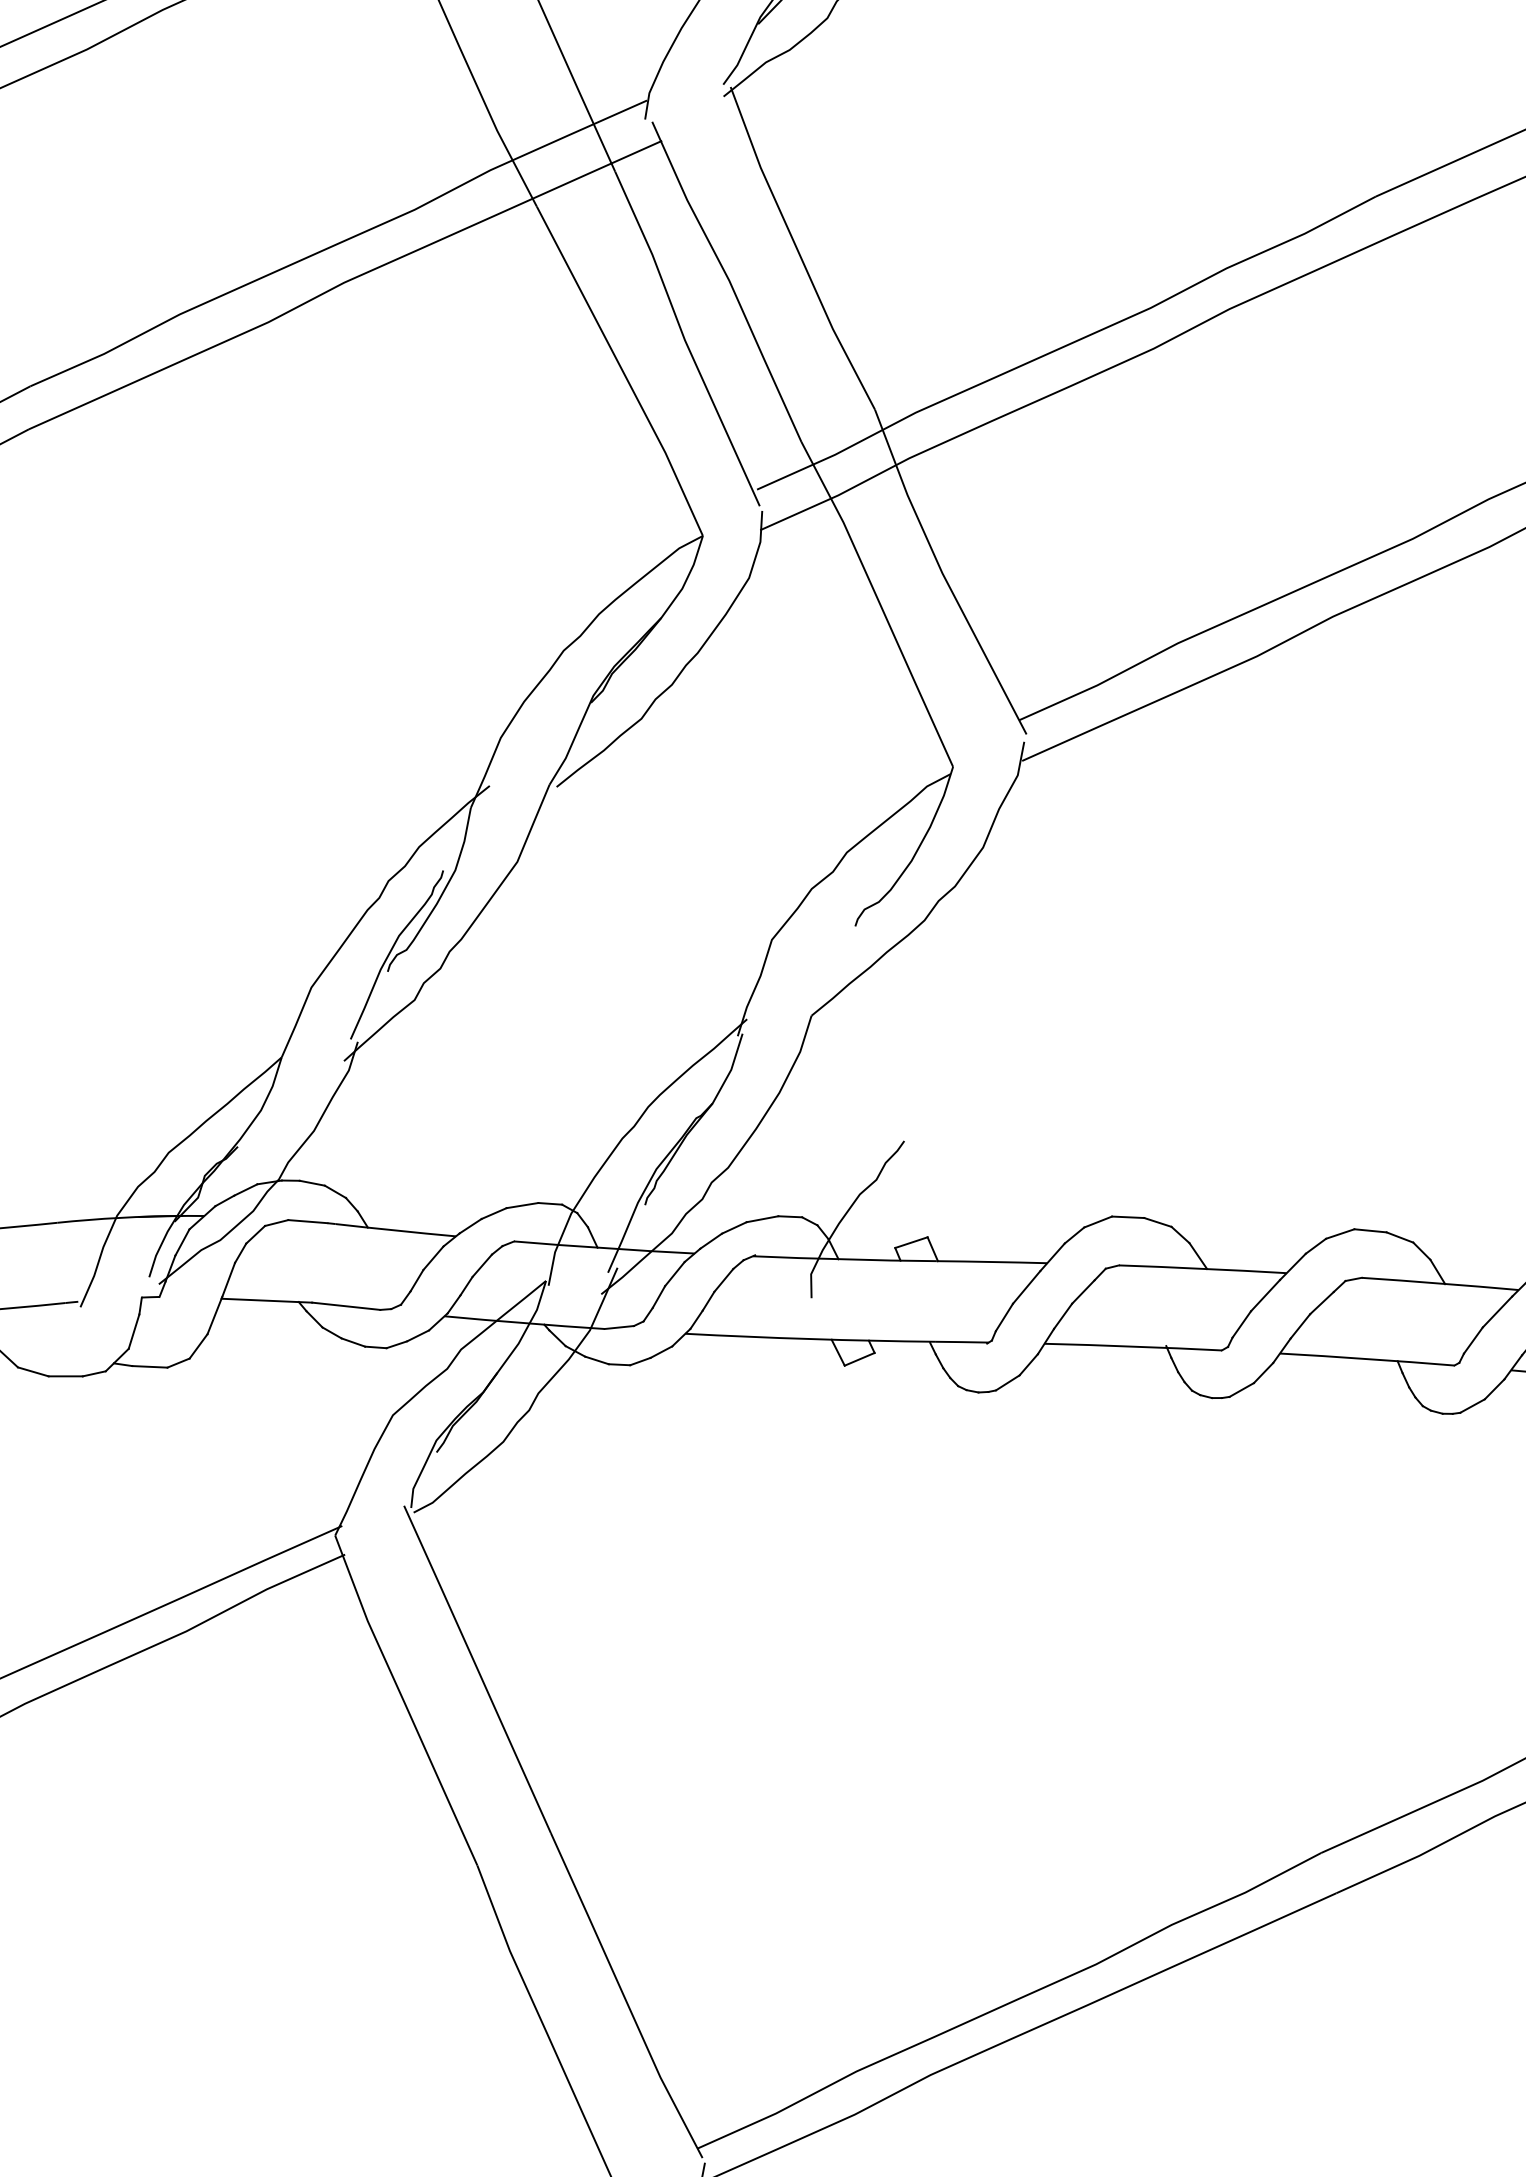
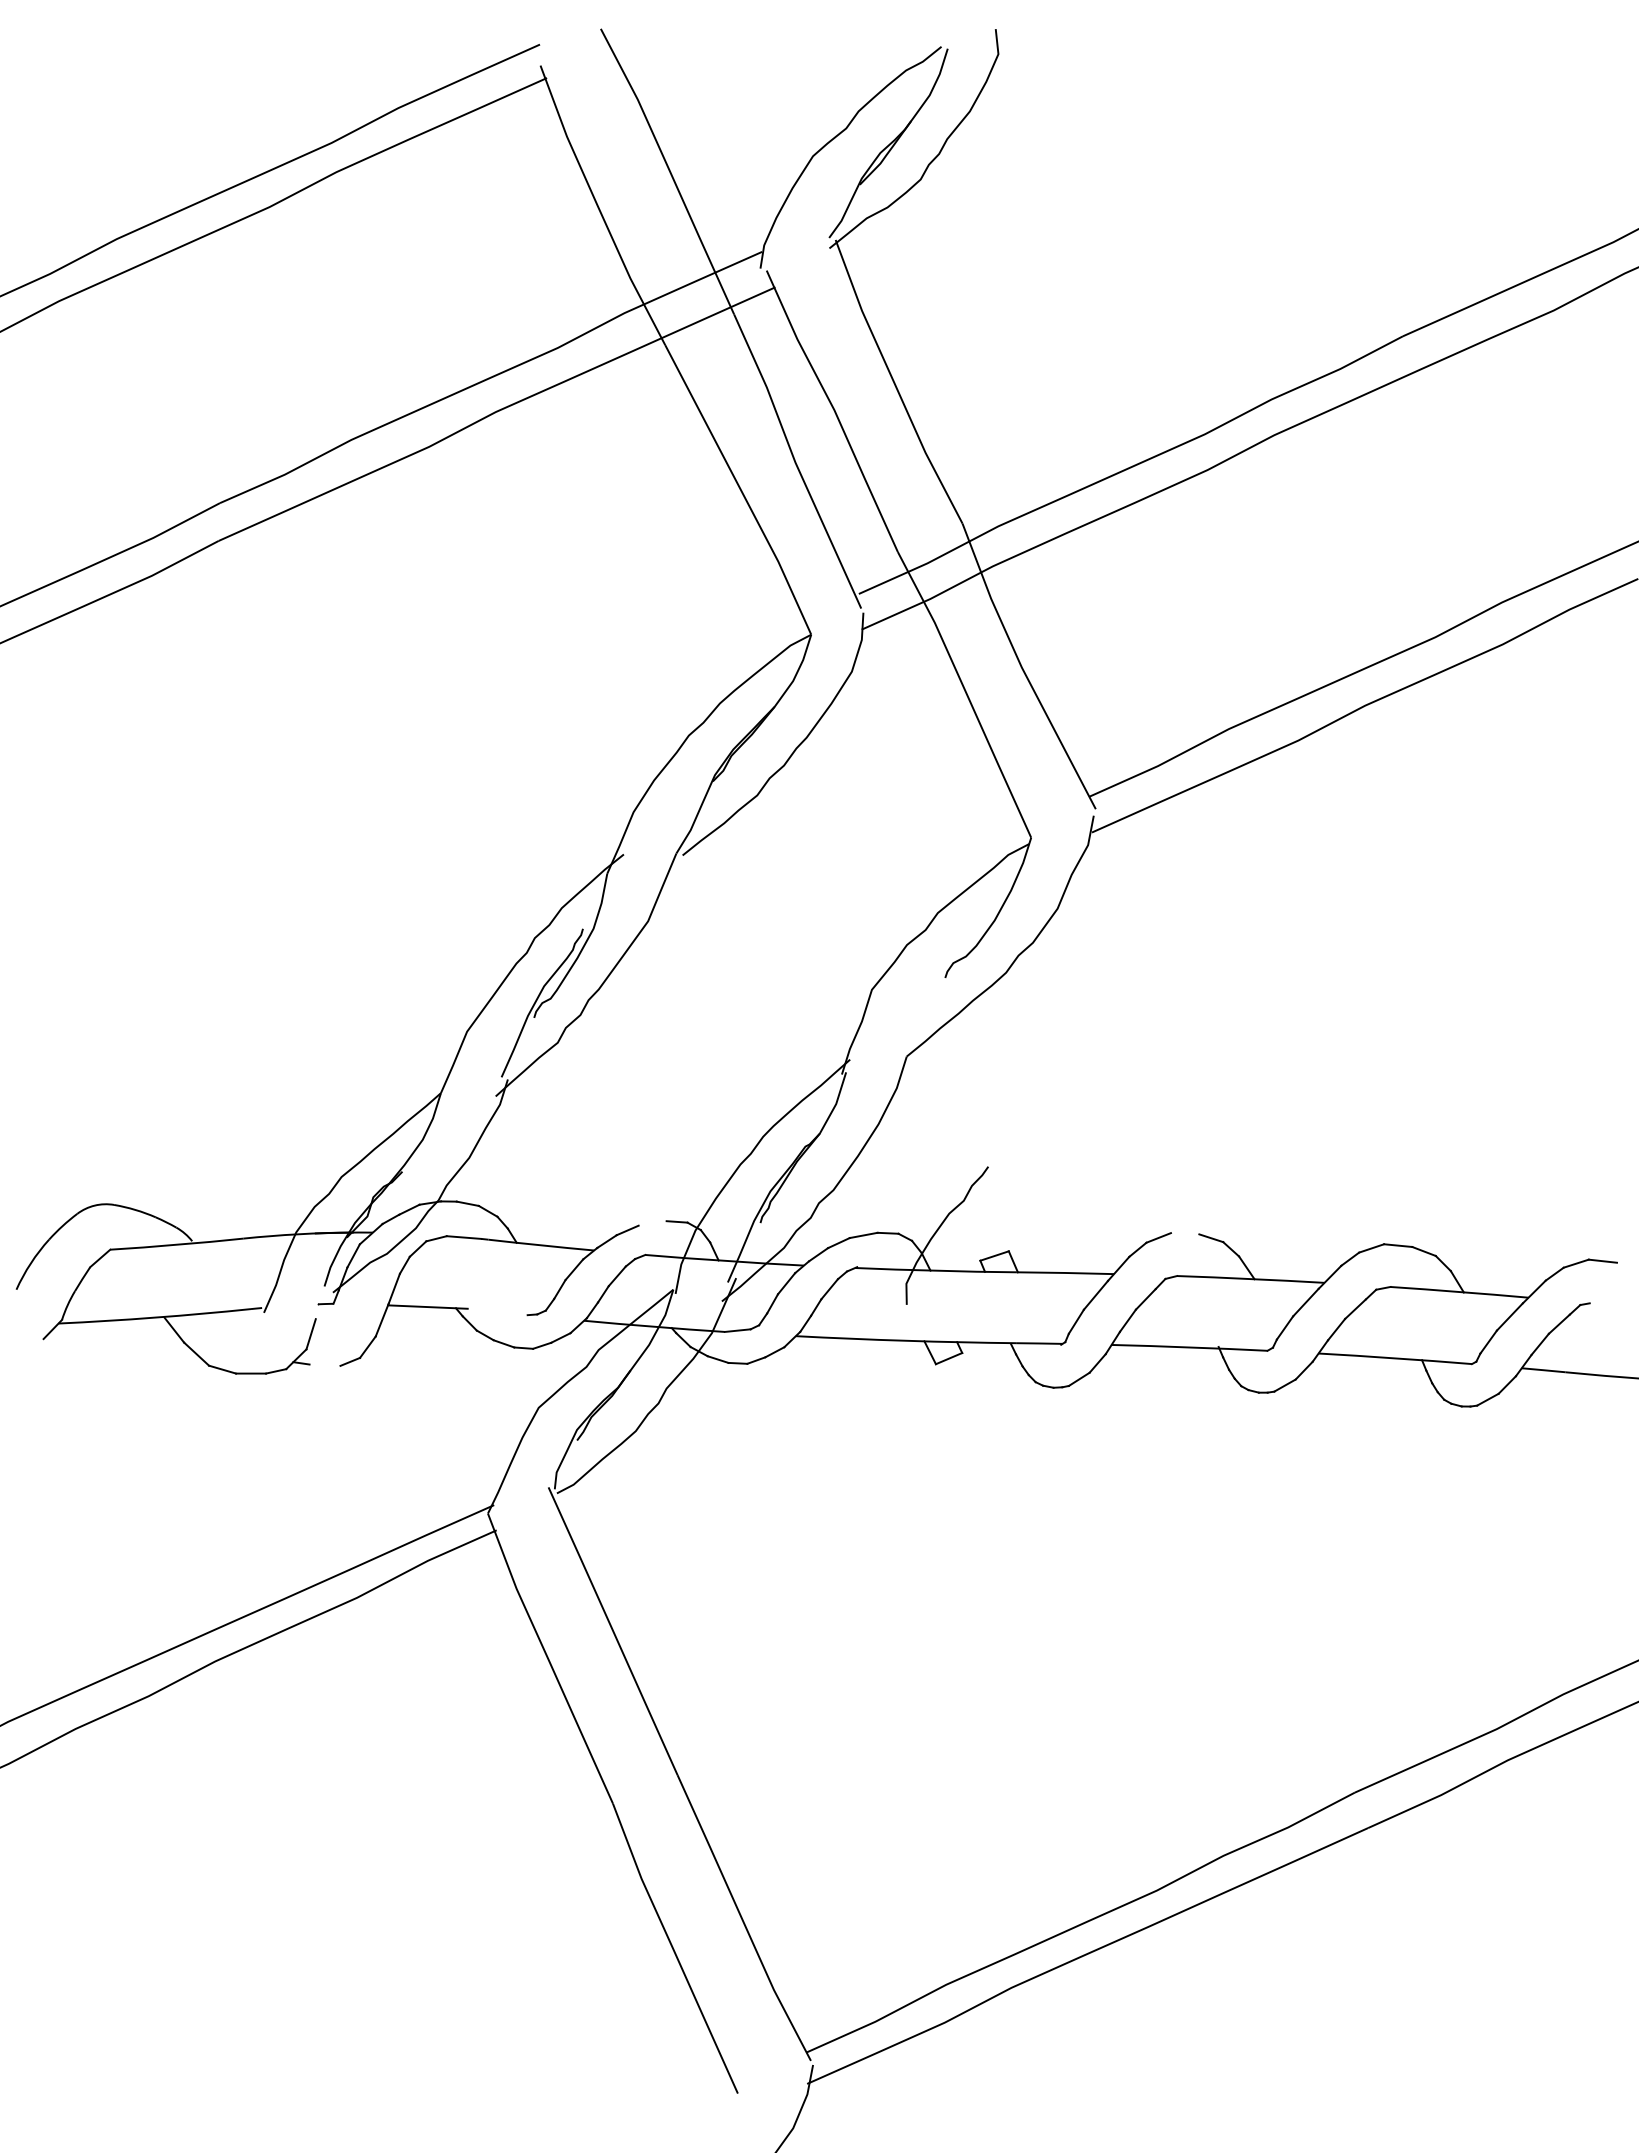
line: (522, 1205) -> (652, 1223), removed
line: (1127, 1217) -> (1184, 1233), removed
line: (346, 1305) -> (497, 1311), removed
line: (149, 1366) -> (324, 1364), removed

